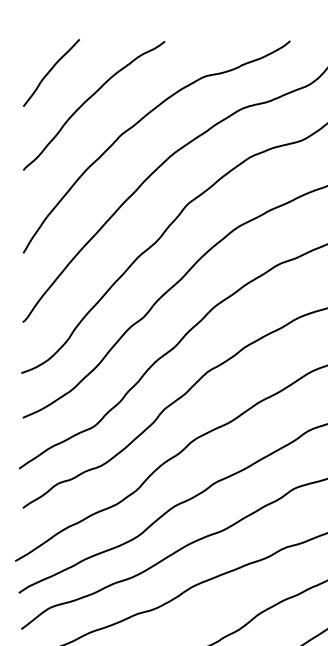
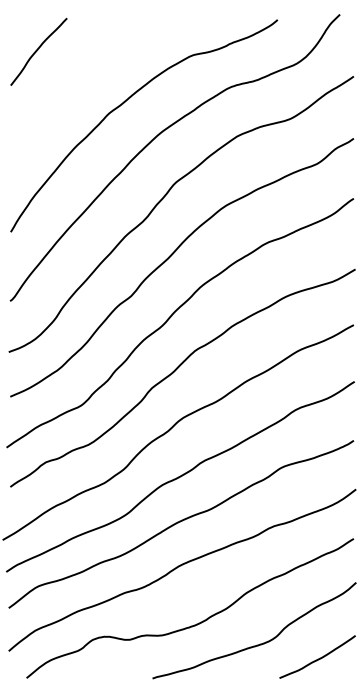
curve: (89, 99) -> (76, 78), removed

